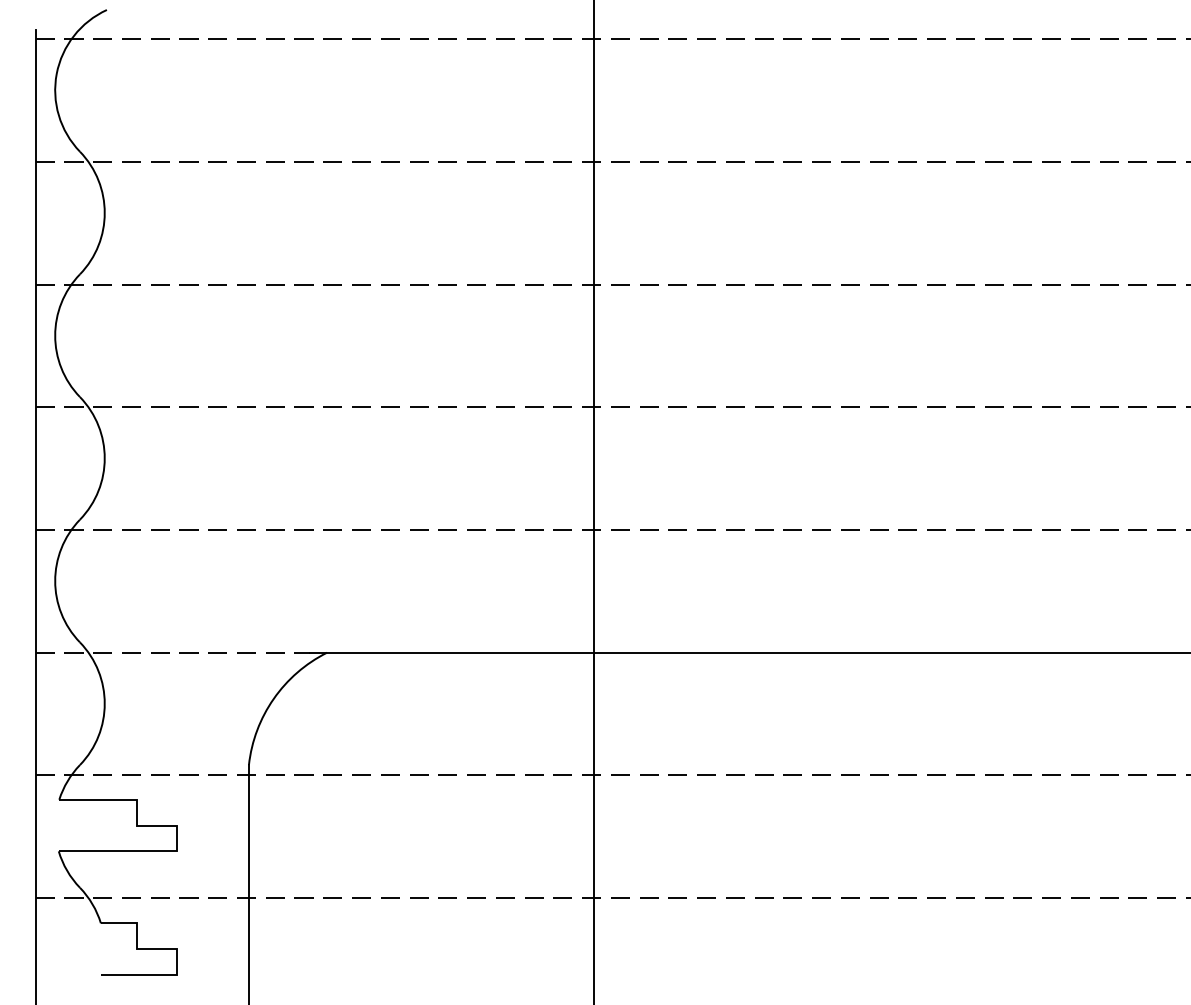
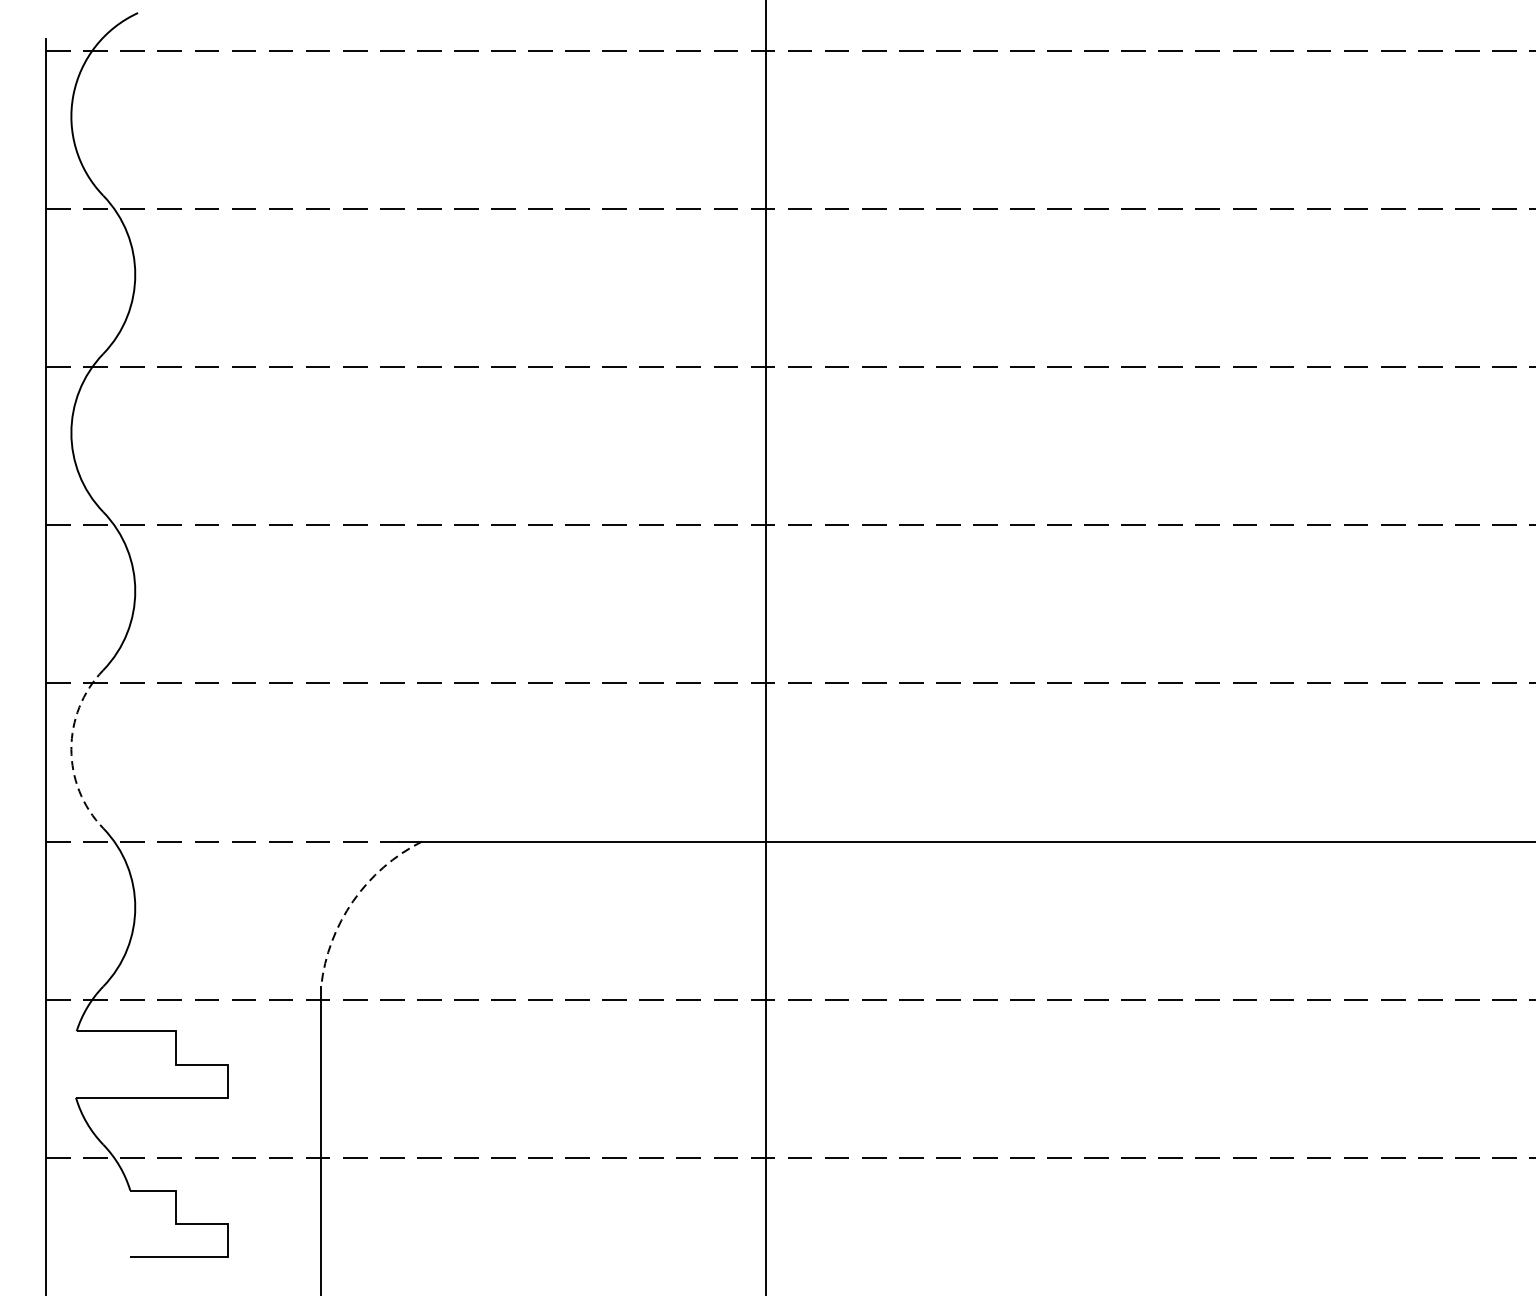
arc: (55, 581) -> (71, 749), solid -> dashed
arc: (273, 698) -> (352, 900), solid -> dashed

